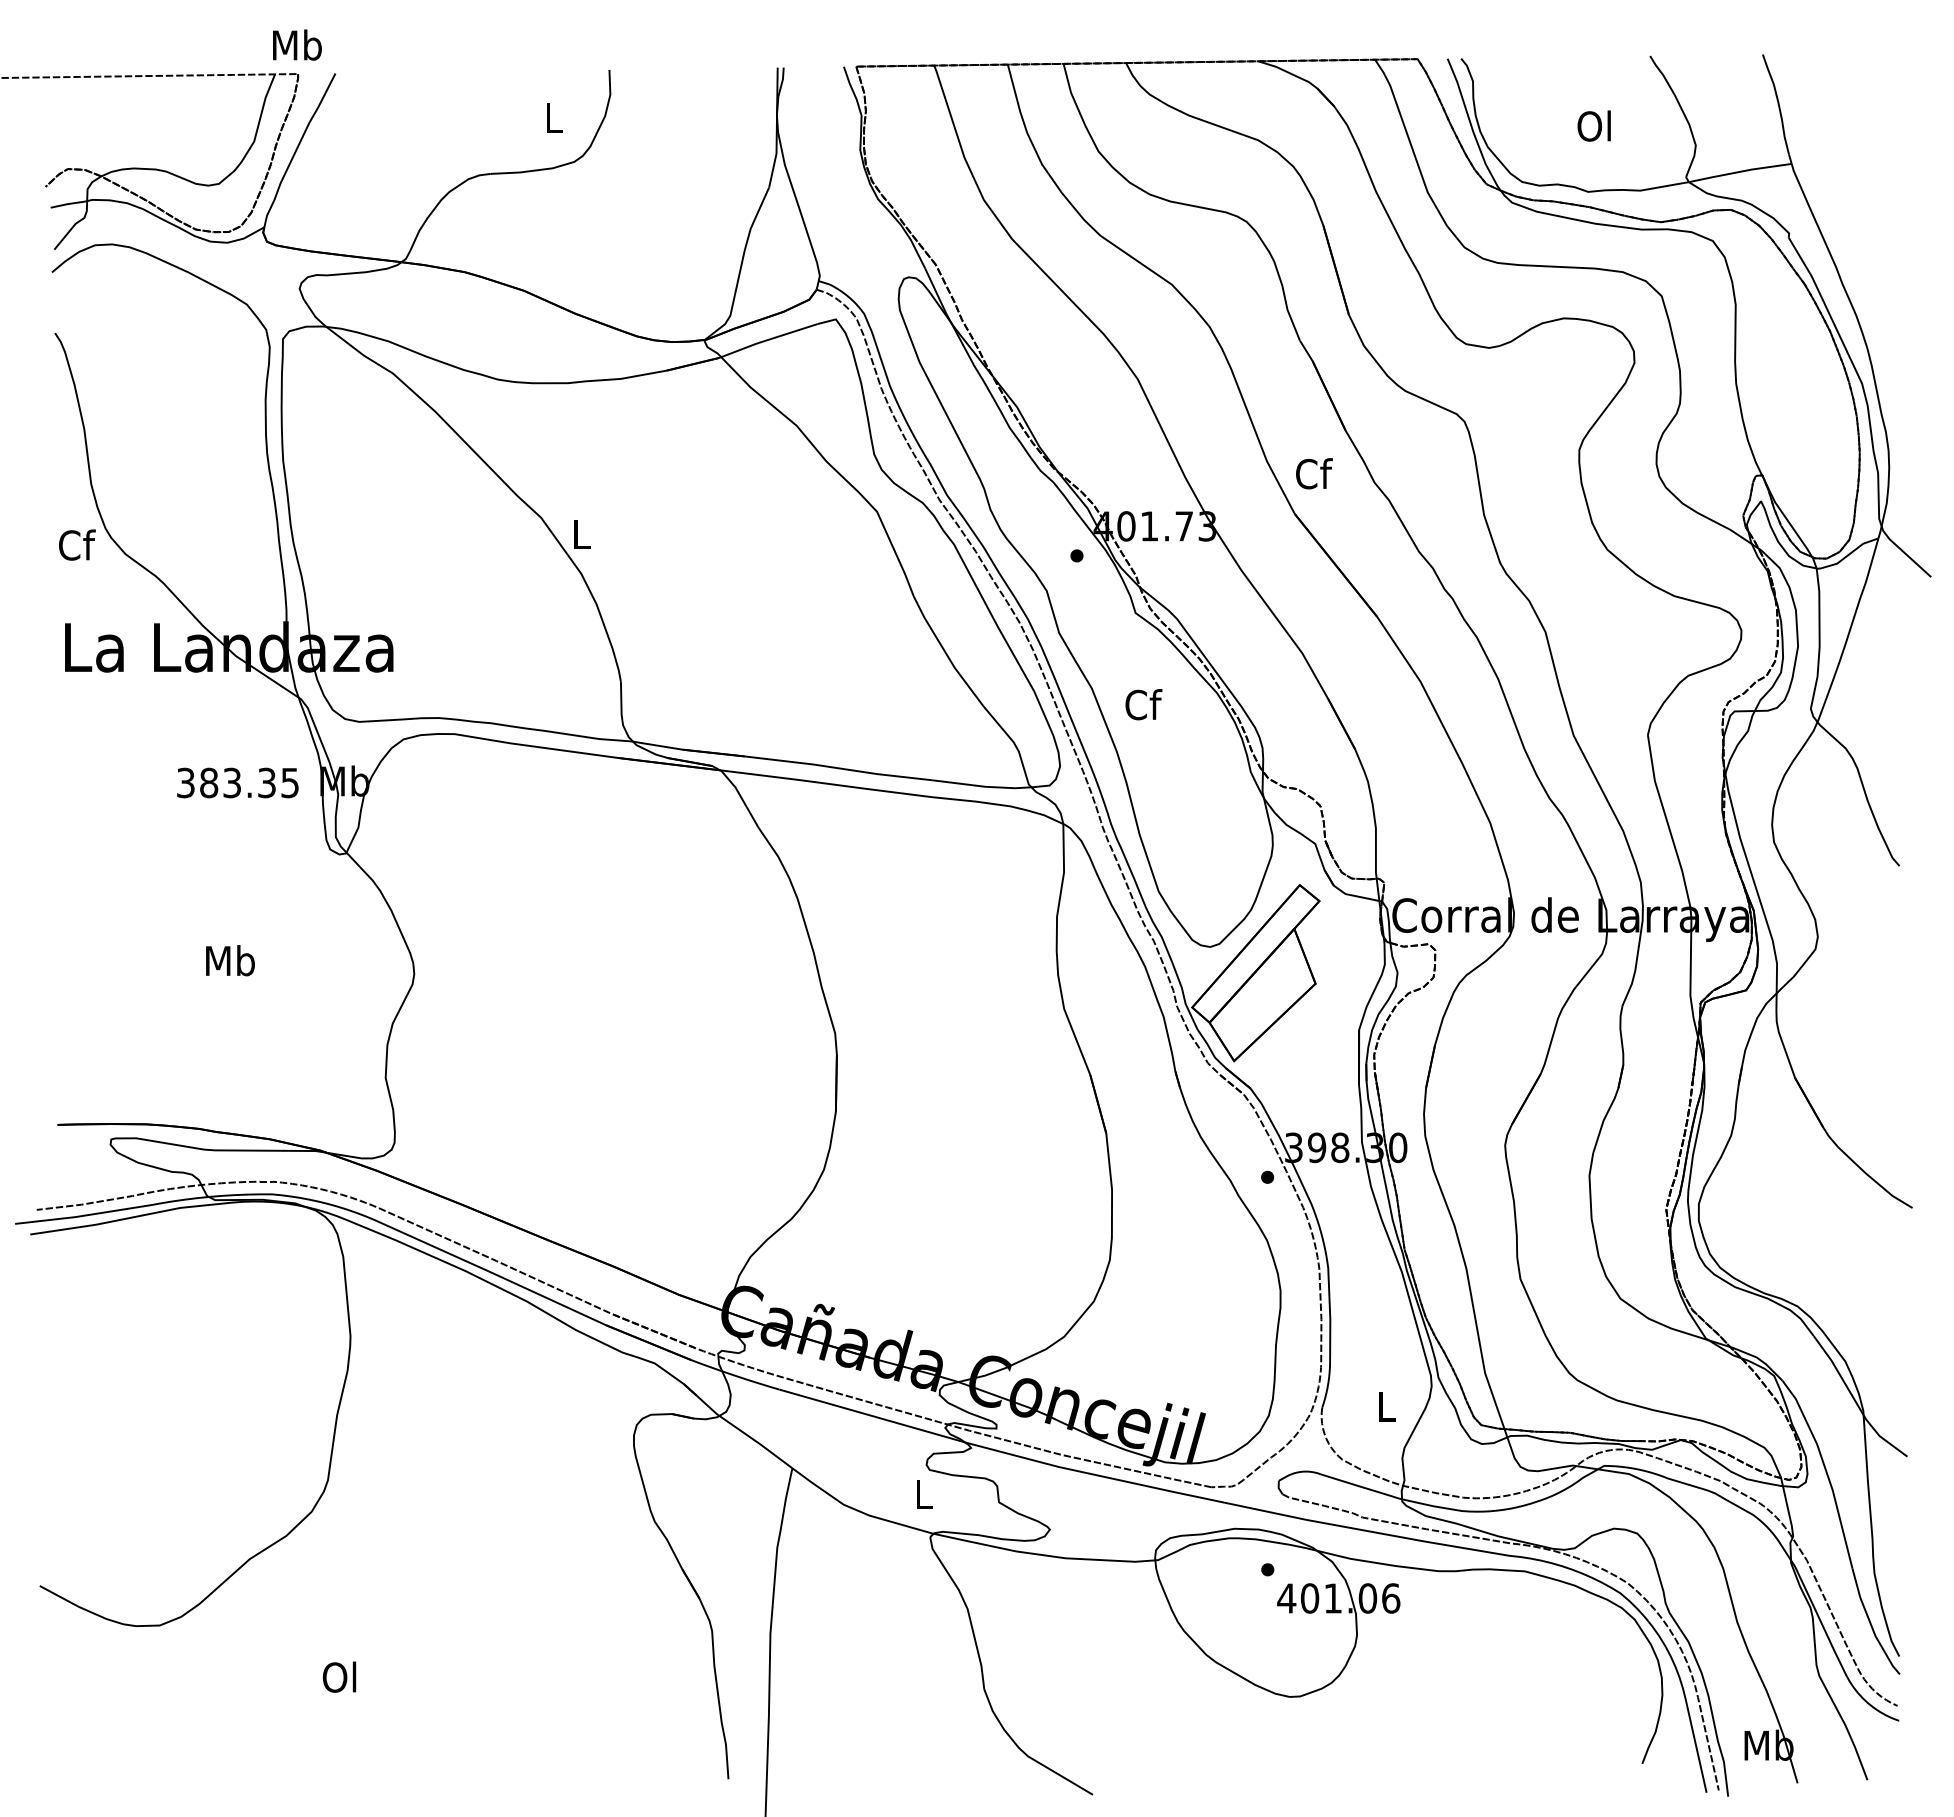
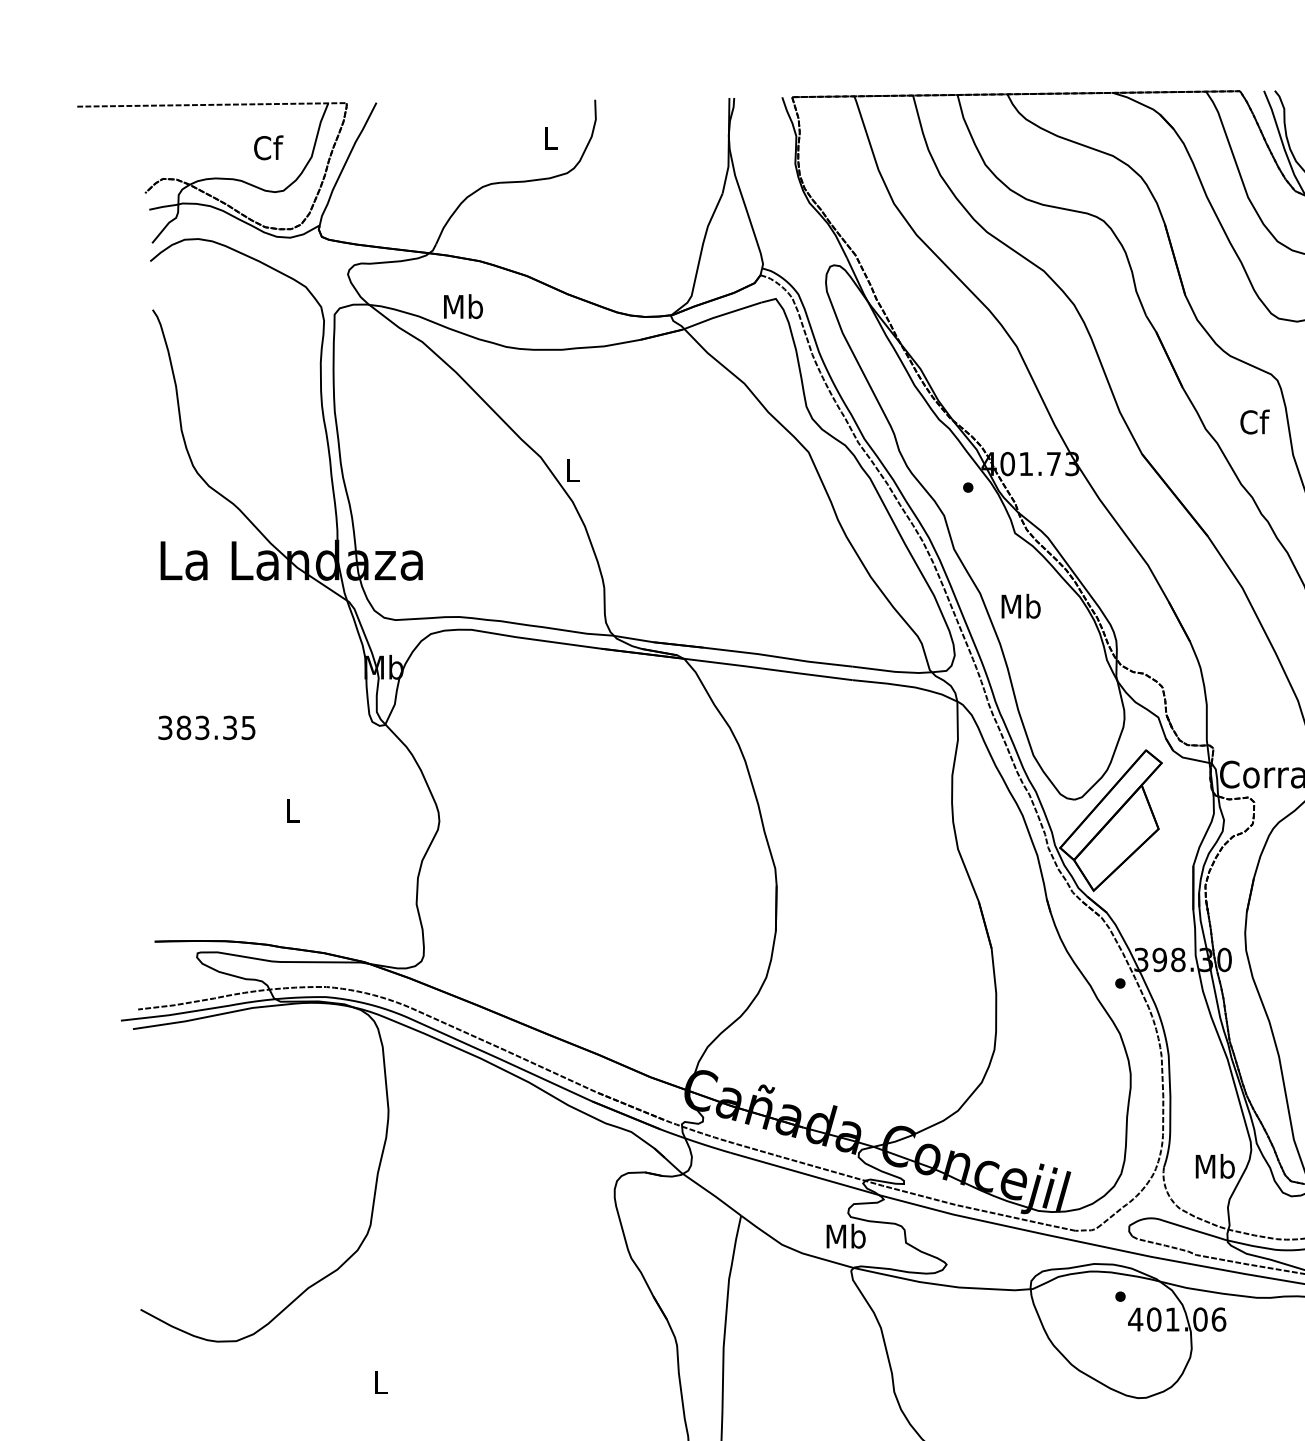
text: (297, 44) -> (463, 306), moved
text: (1314, 473) -> (1255, 421), moved
text: (77, 544) -> (268, 147), moved
text: (1142, 704) -> (1020, 606), Cf -> Mb
text: (237, 782) -> (206, 727), moved
text: (230, 960) -> (292, 810), Mb -> L
text: (1386, 1406) -> (1215, 1166), L -> Mb
text: (923, 1493) -> (845, 1235), L -> Mb
text: (339, 1676) -> (379, 1381), Ol -> L

